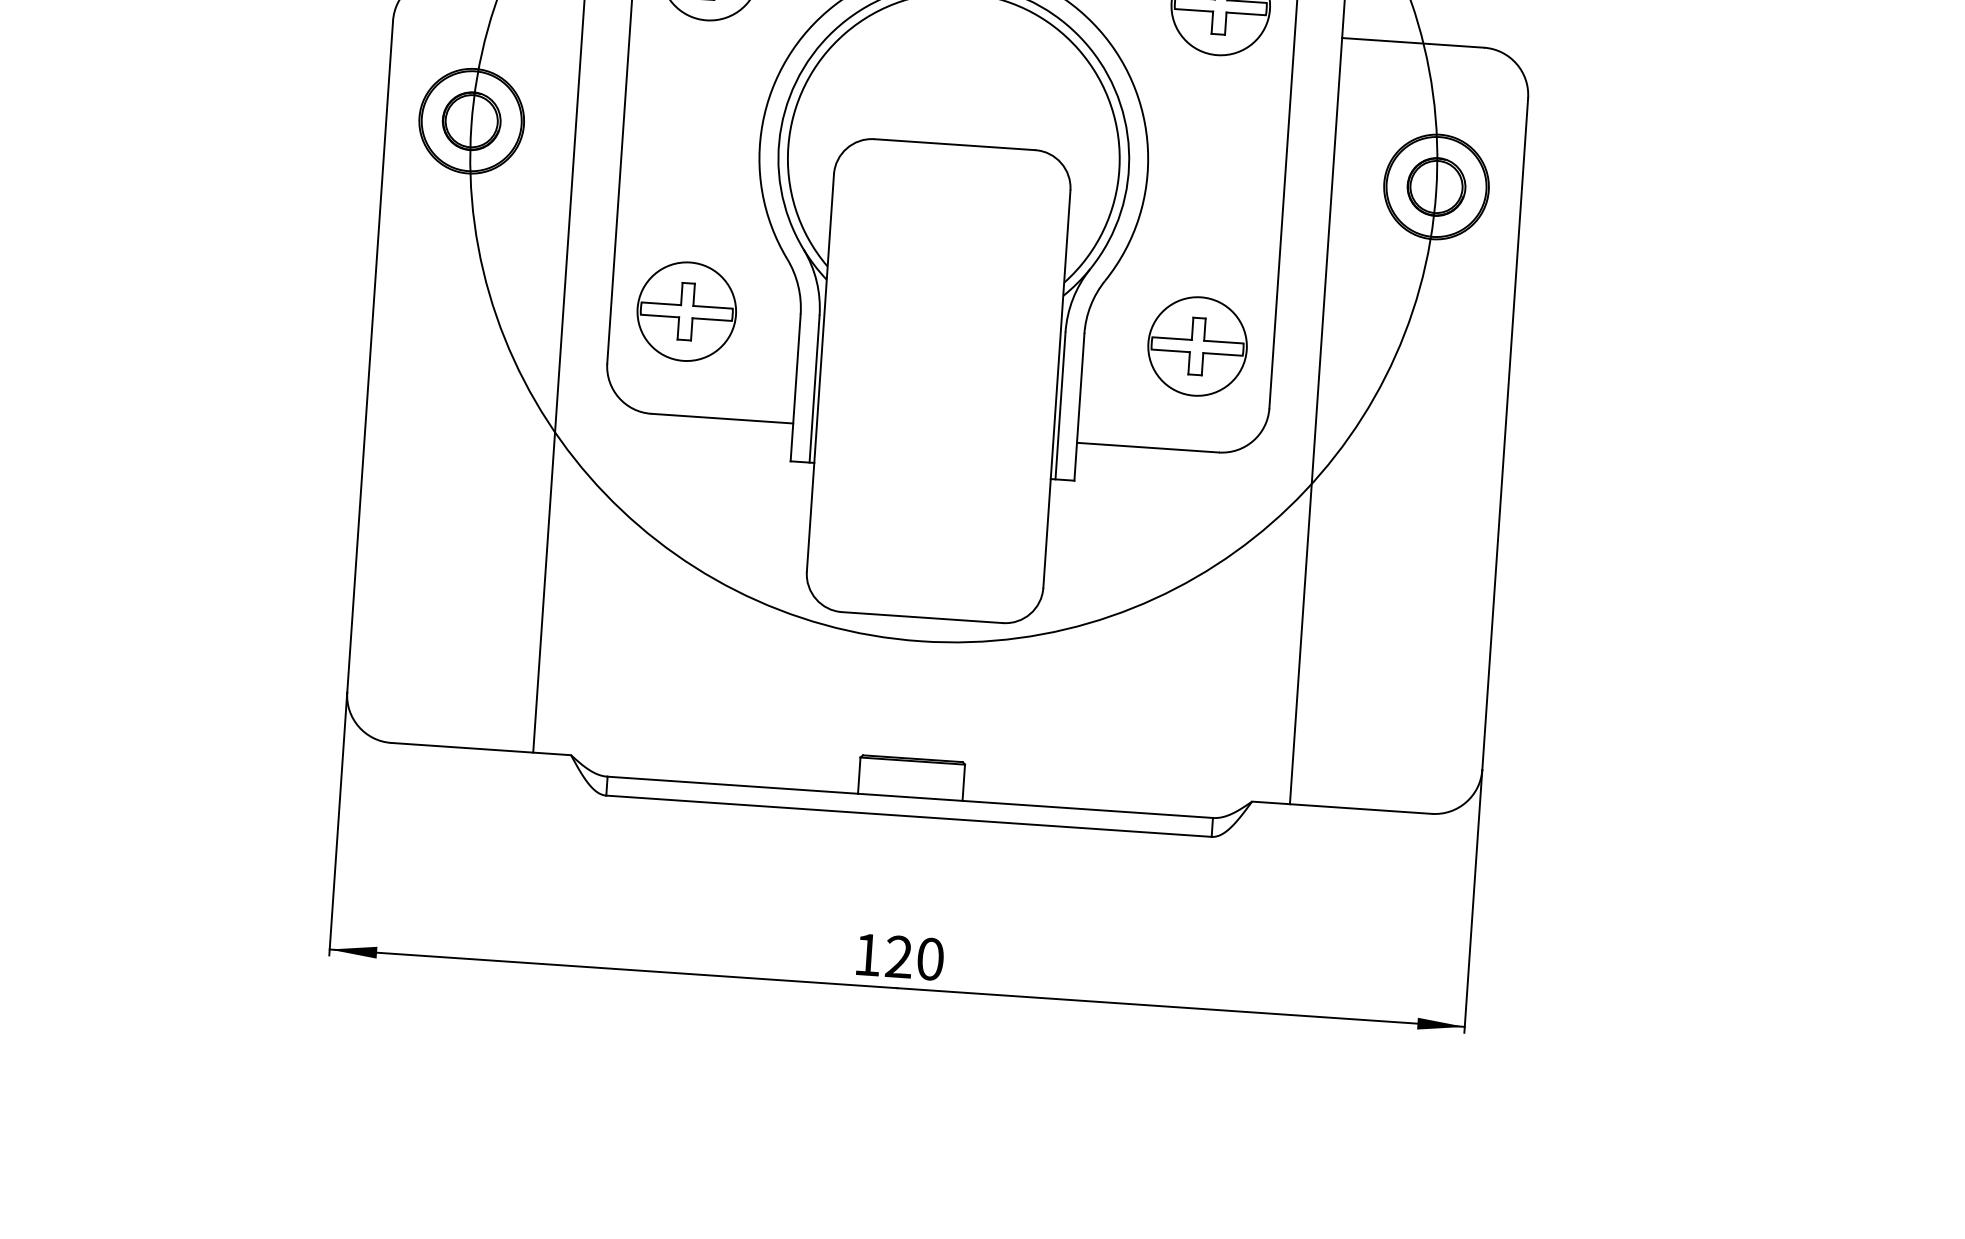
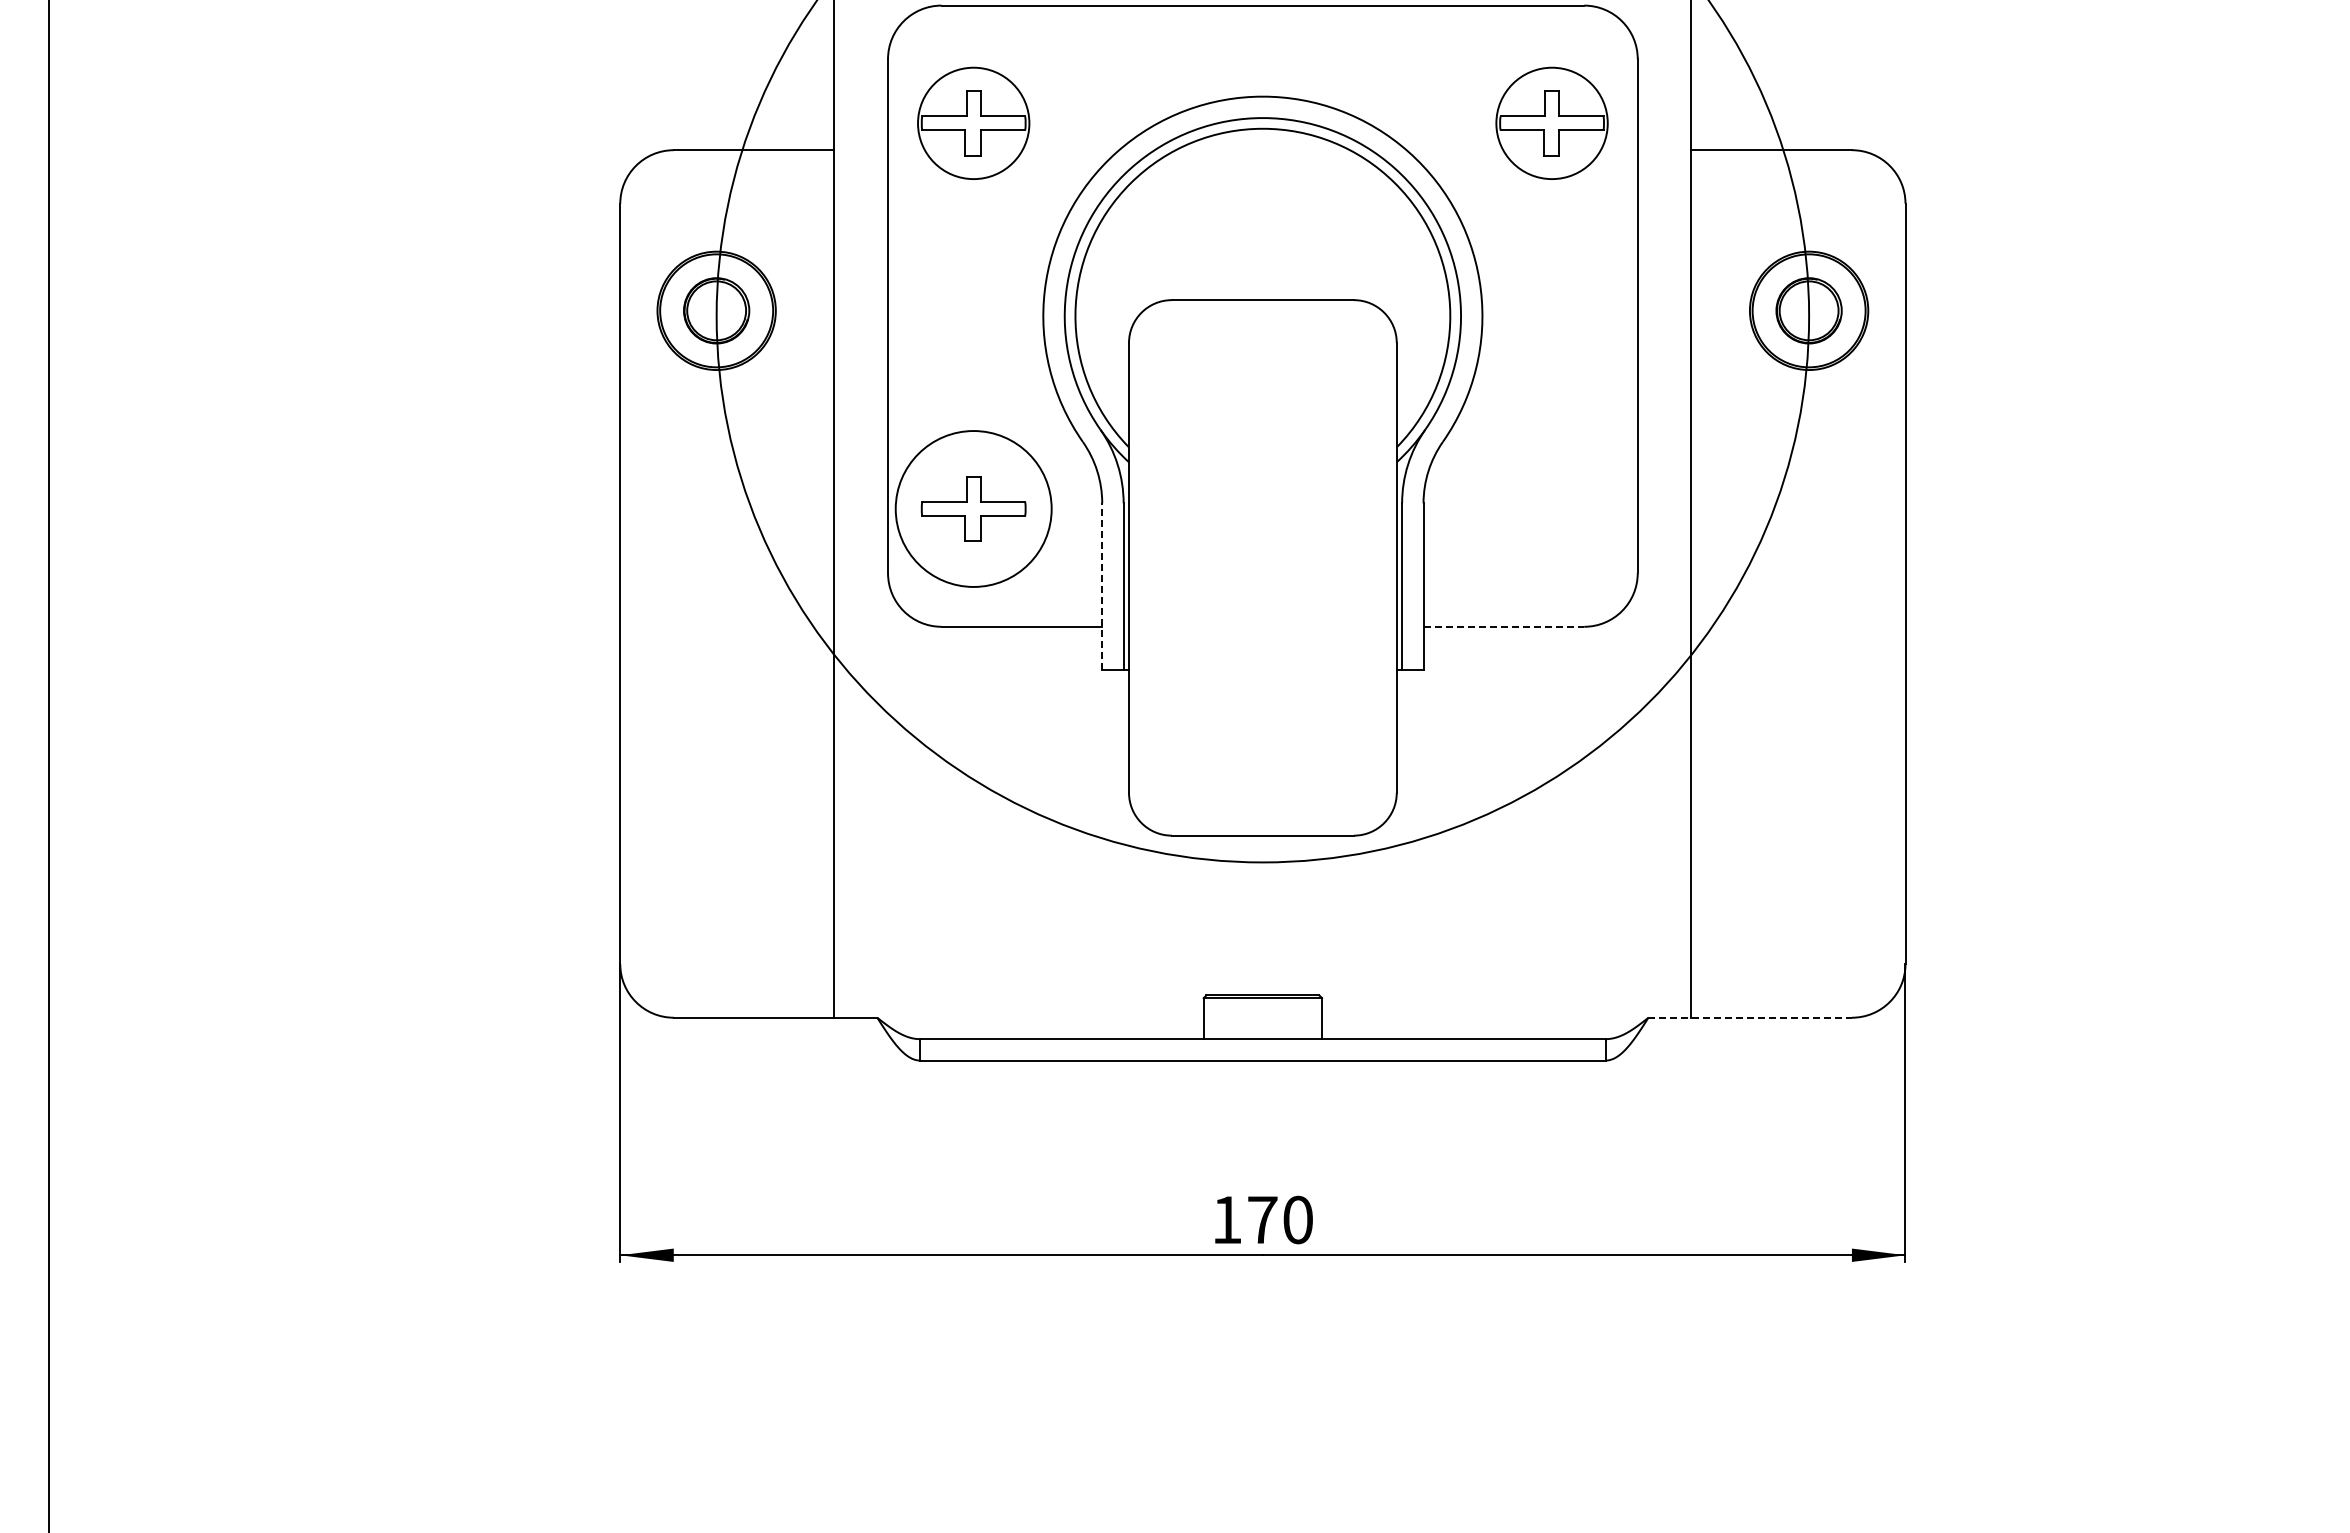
circle: (686, 311) -> (973, 508), size x1.4
part: (1197, 346) -> (1551, 508), removed
line: (795, 387) -> (1102, 585), solid -> dashed
line: (1148, 447) -> (1504, 626), solid -> dashed
line: (1342, 807) -> (1750, 1017), solid -> dashed
text: (899, 956) -> (1262, 1219), 120 -> 170

